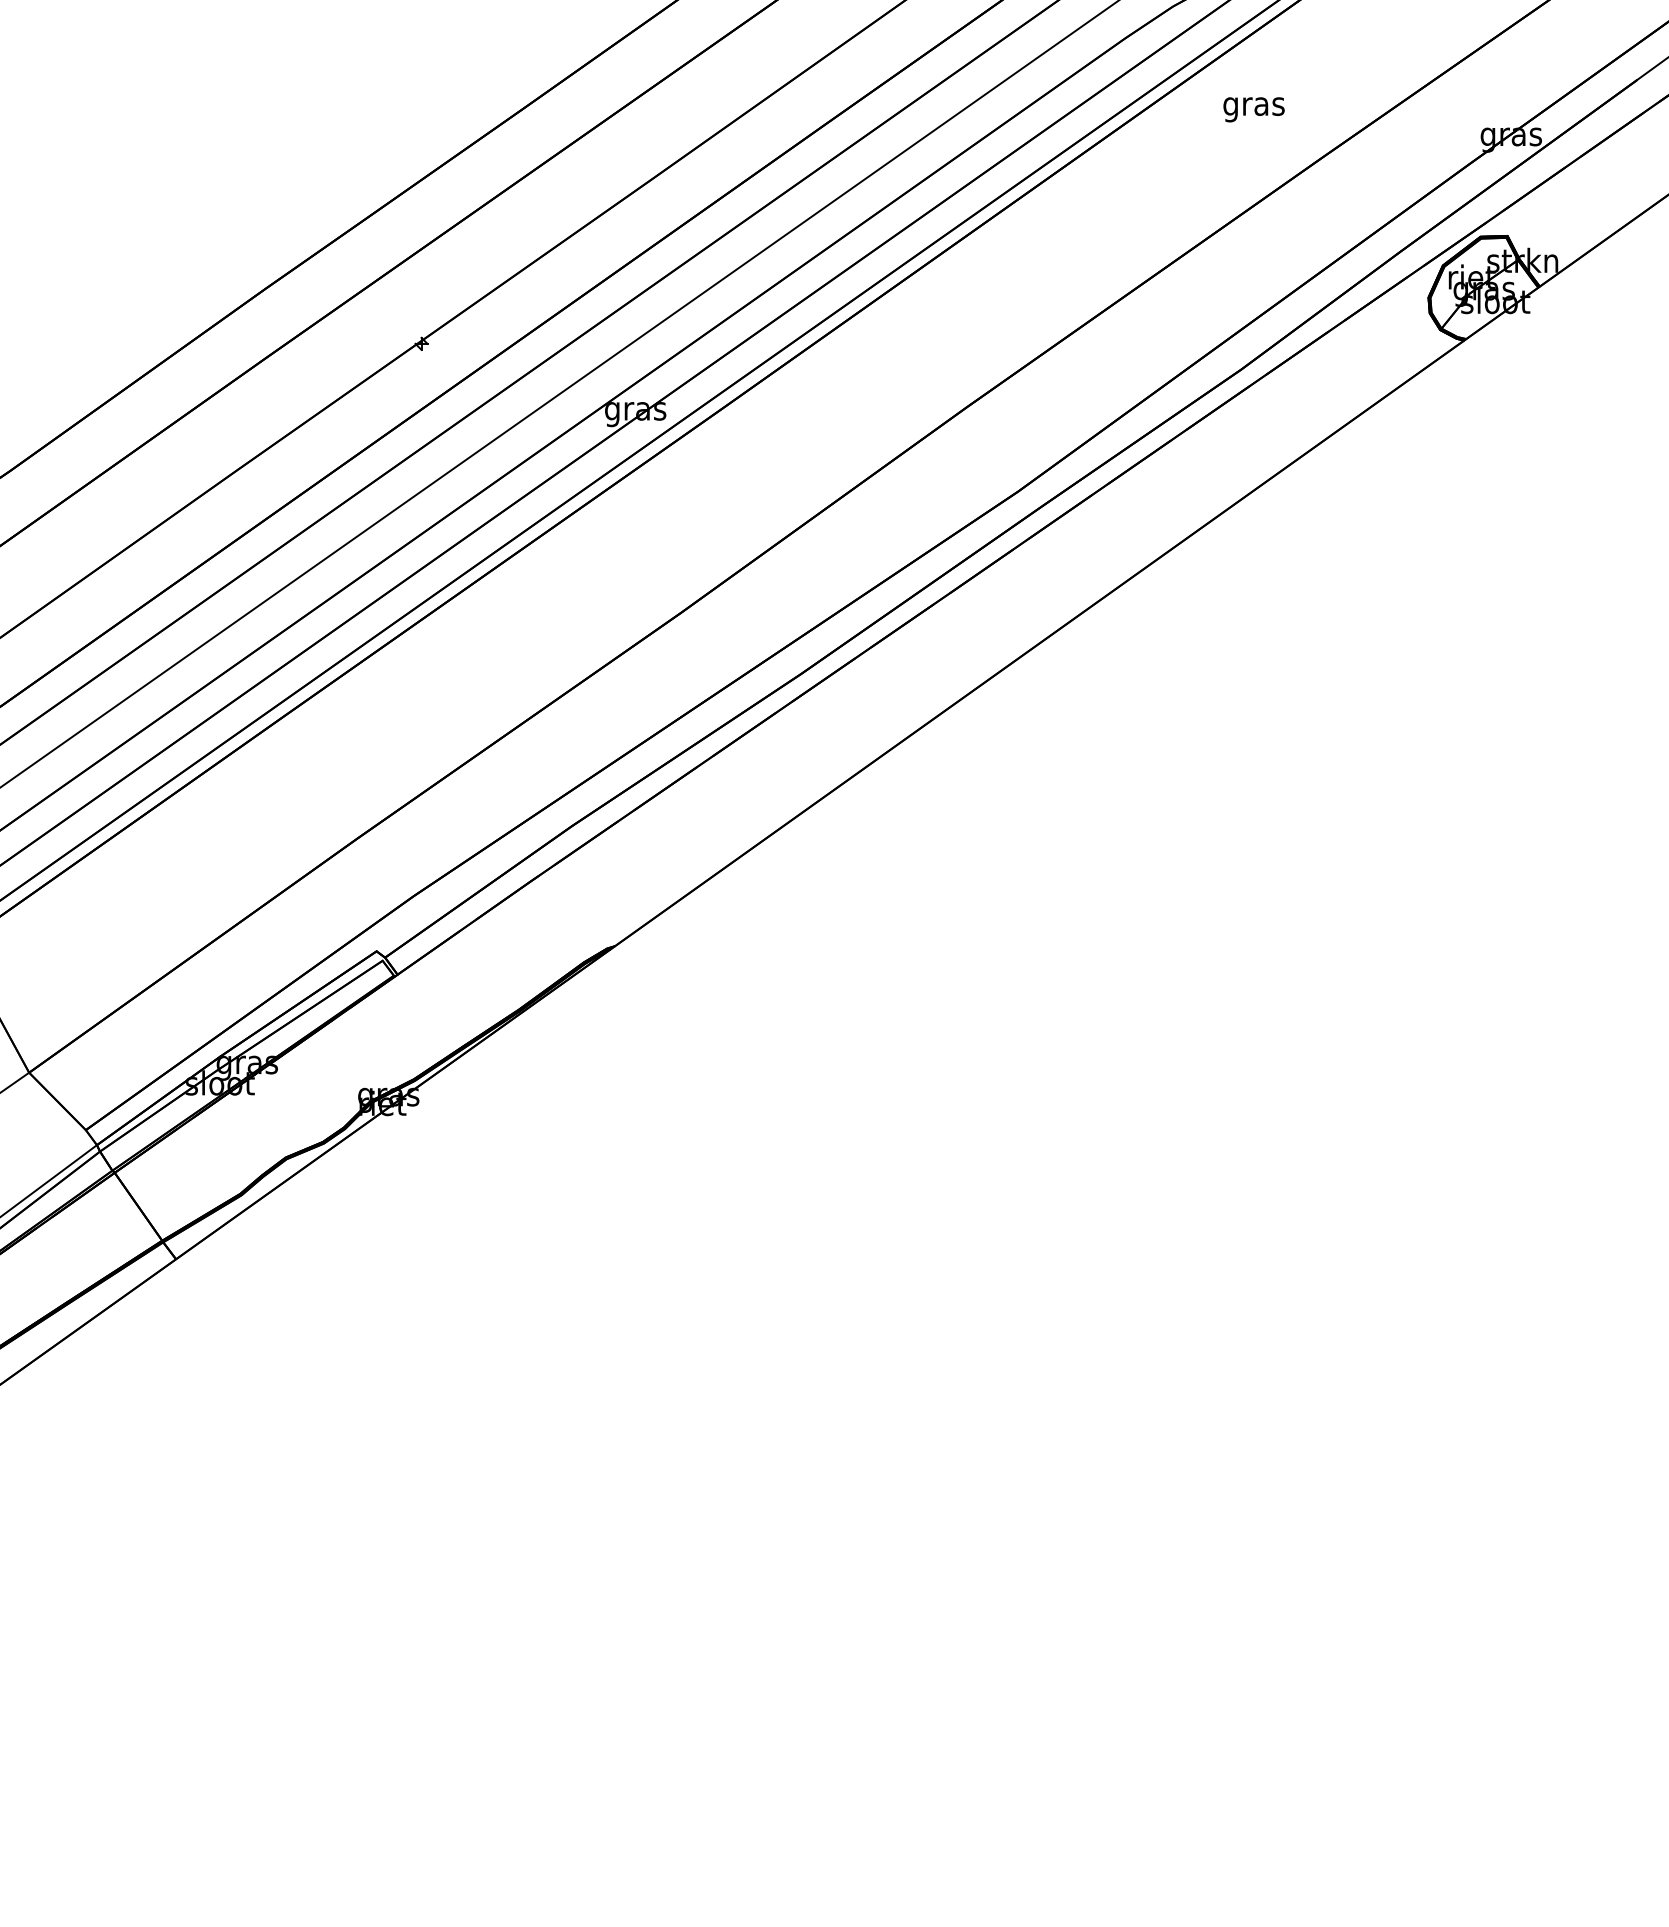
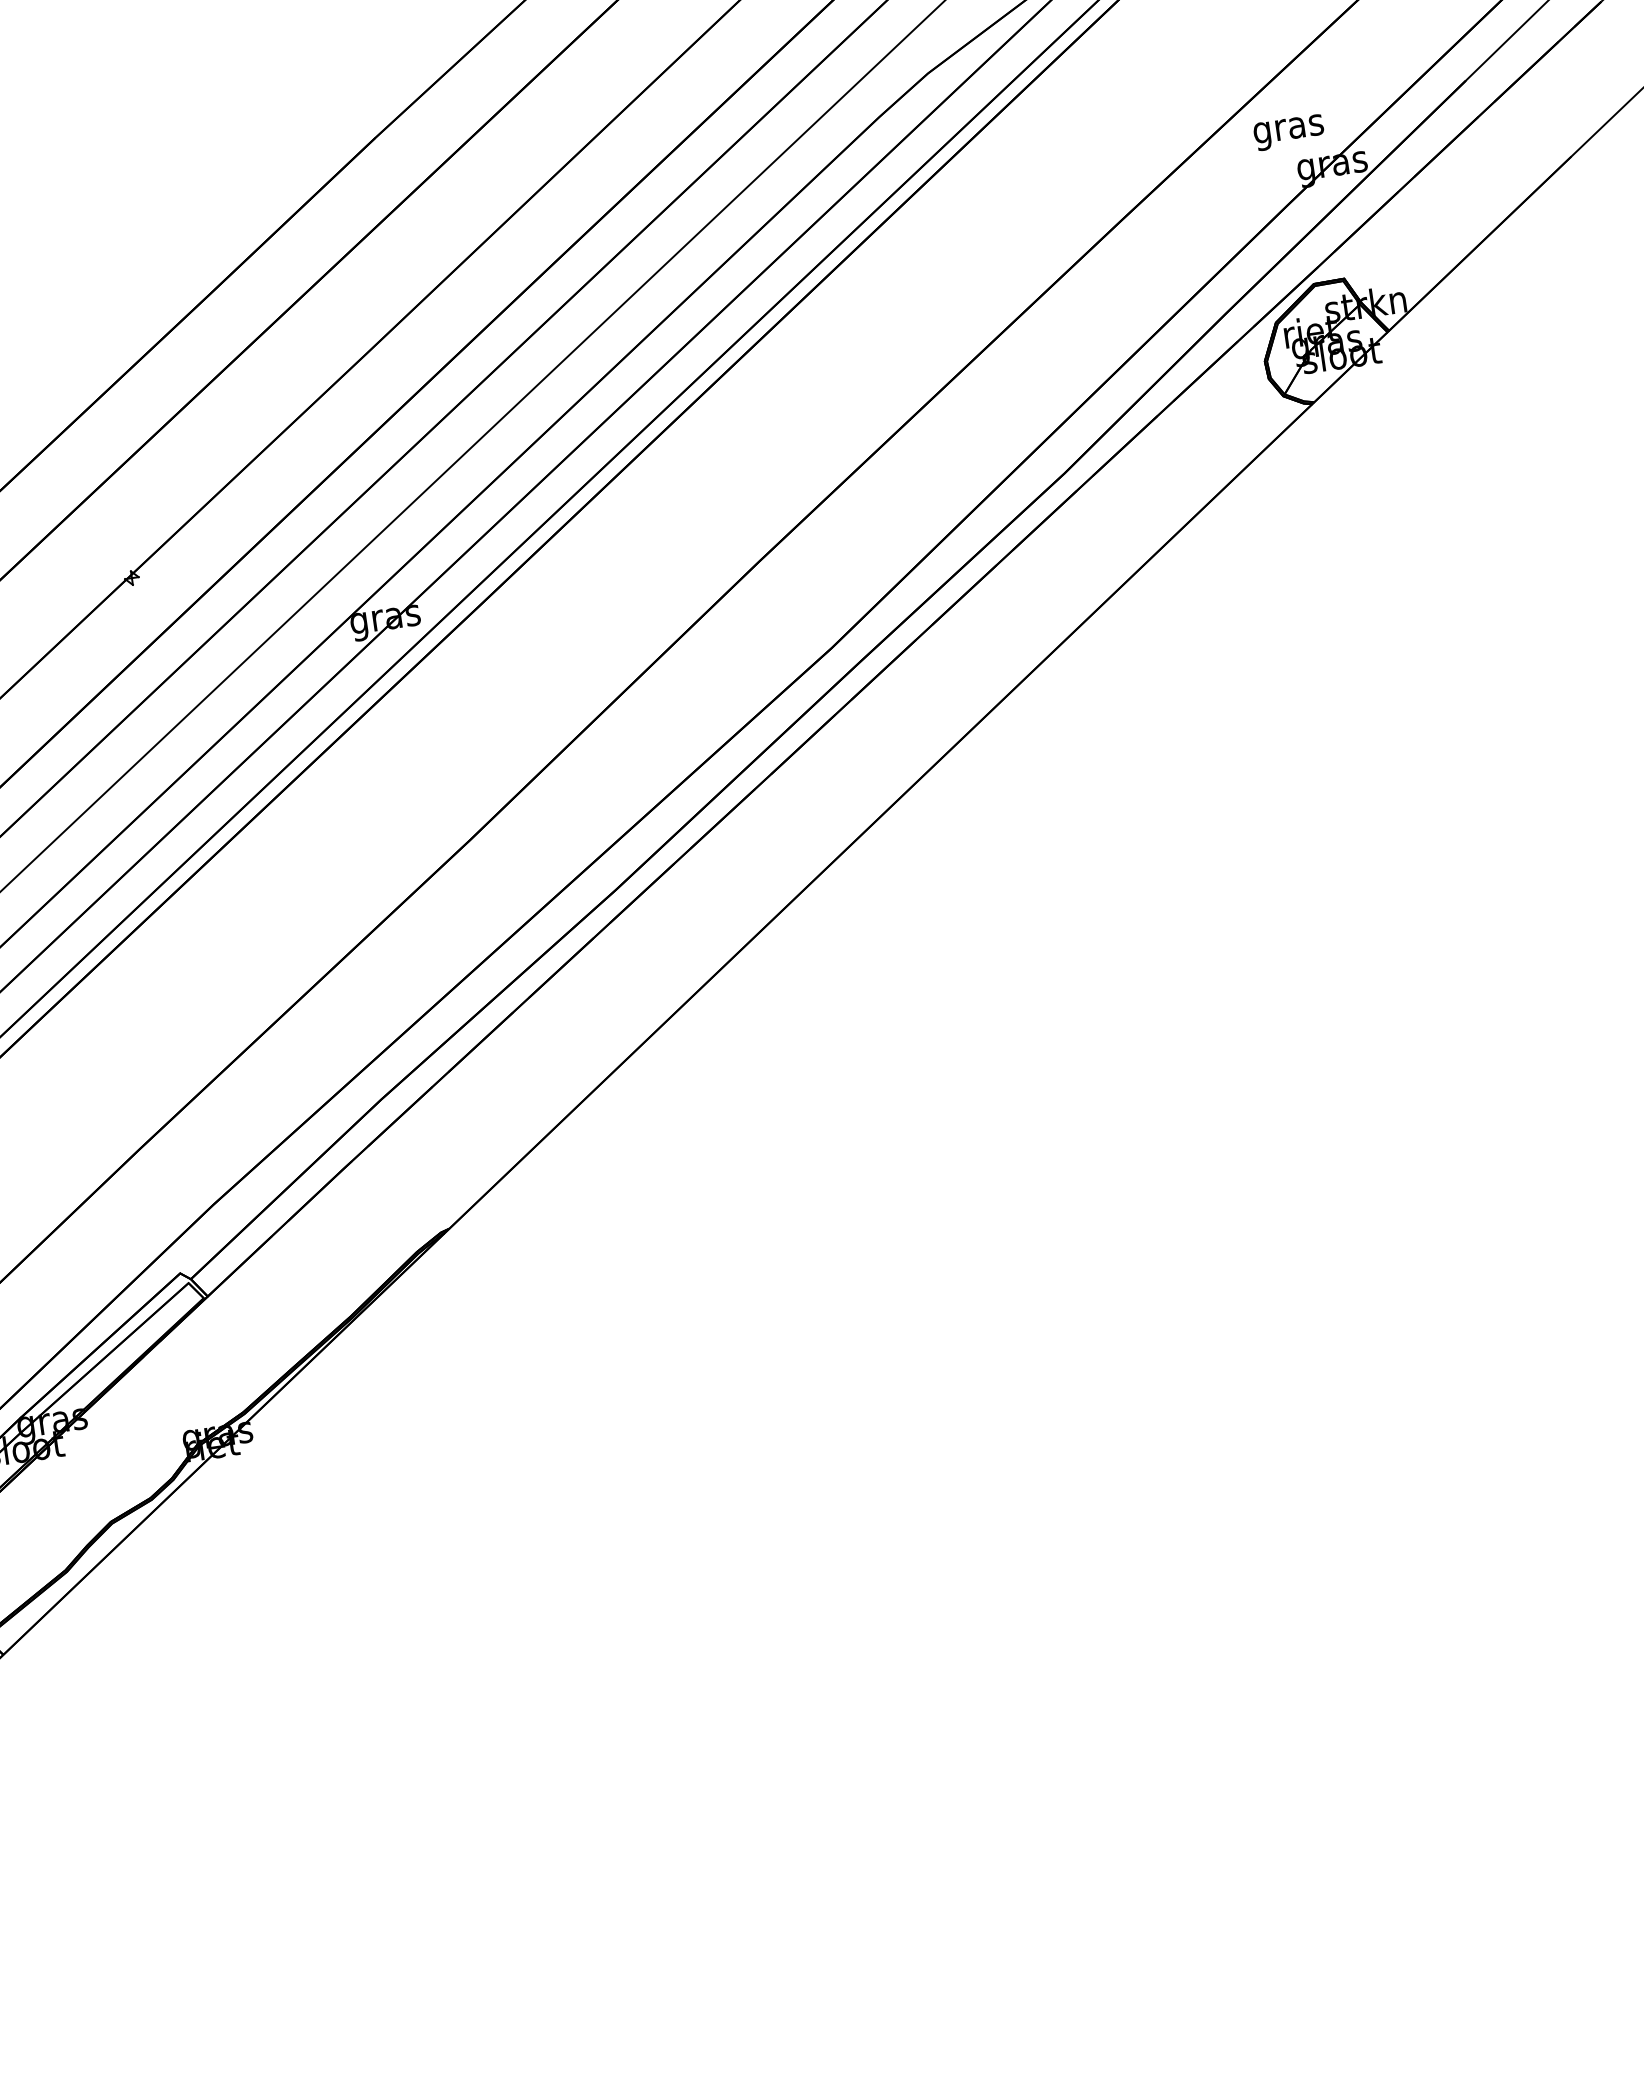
text: (1253, 109) -> (1288, 132), moved

